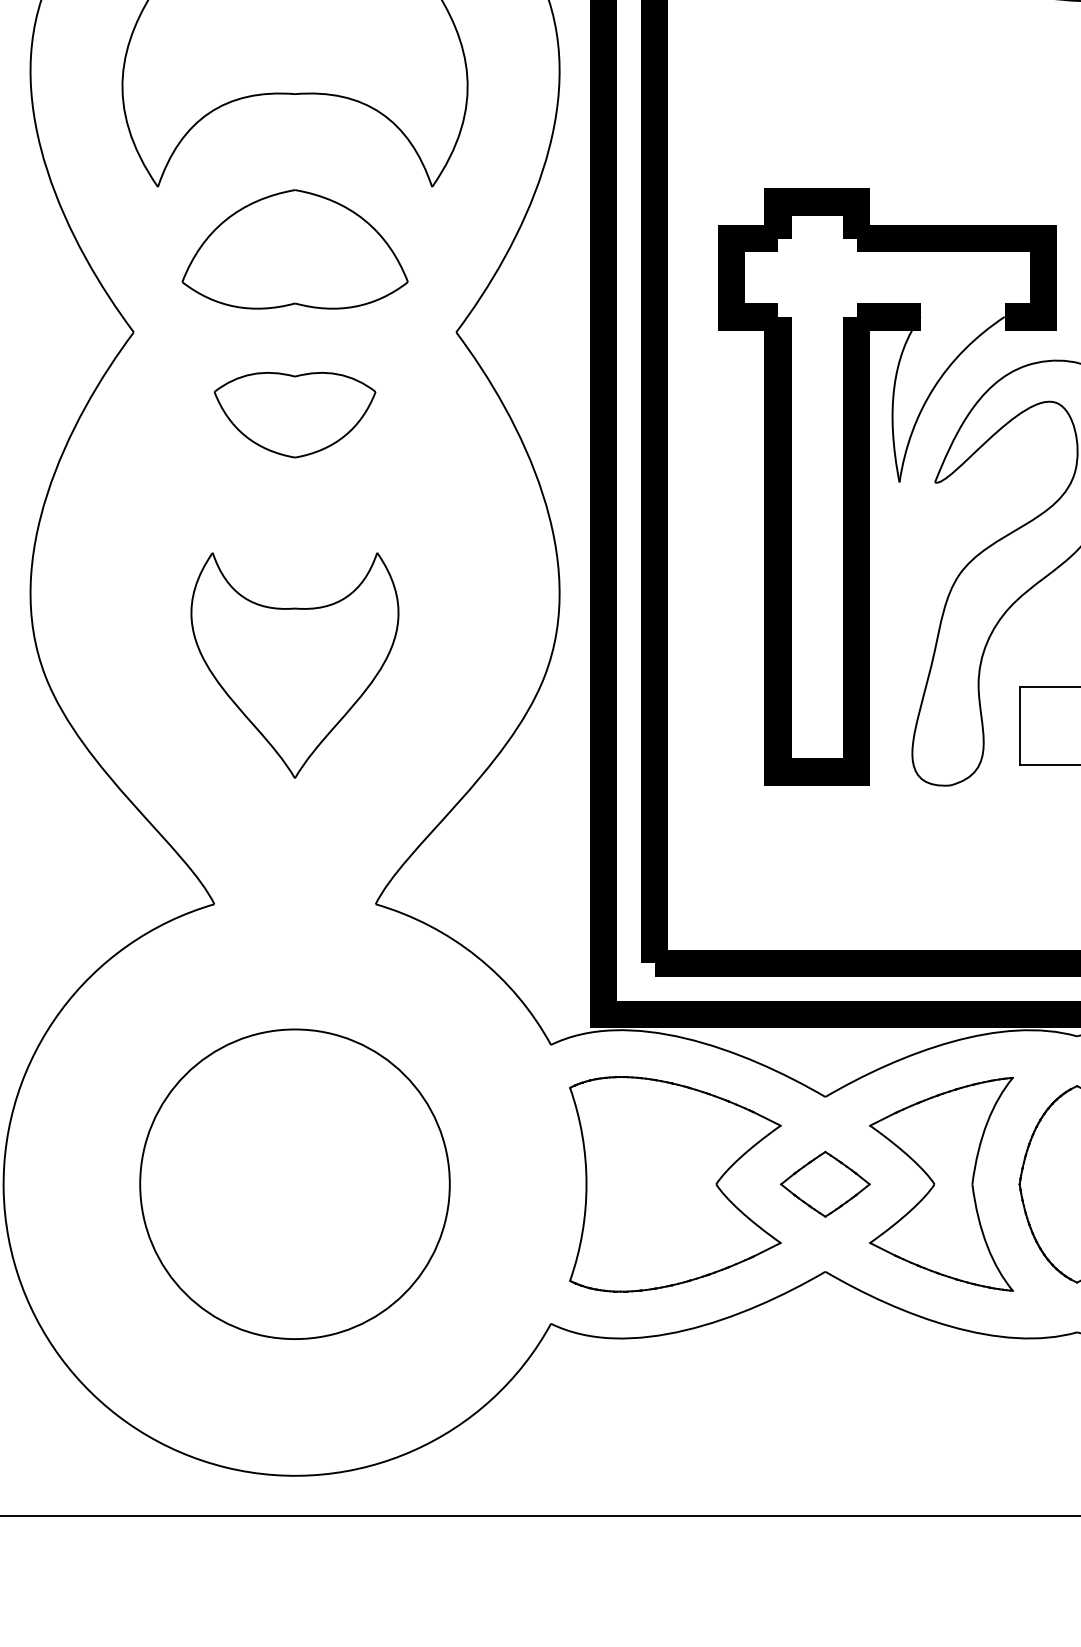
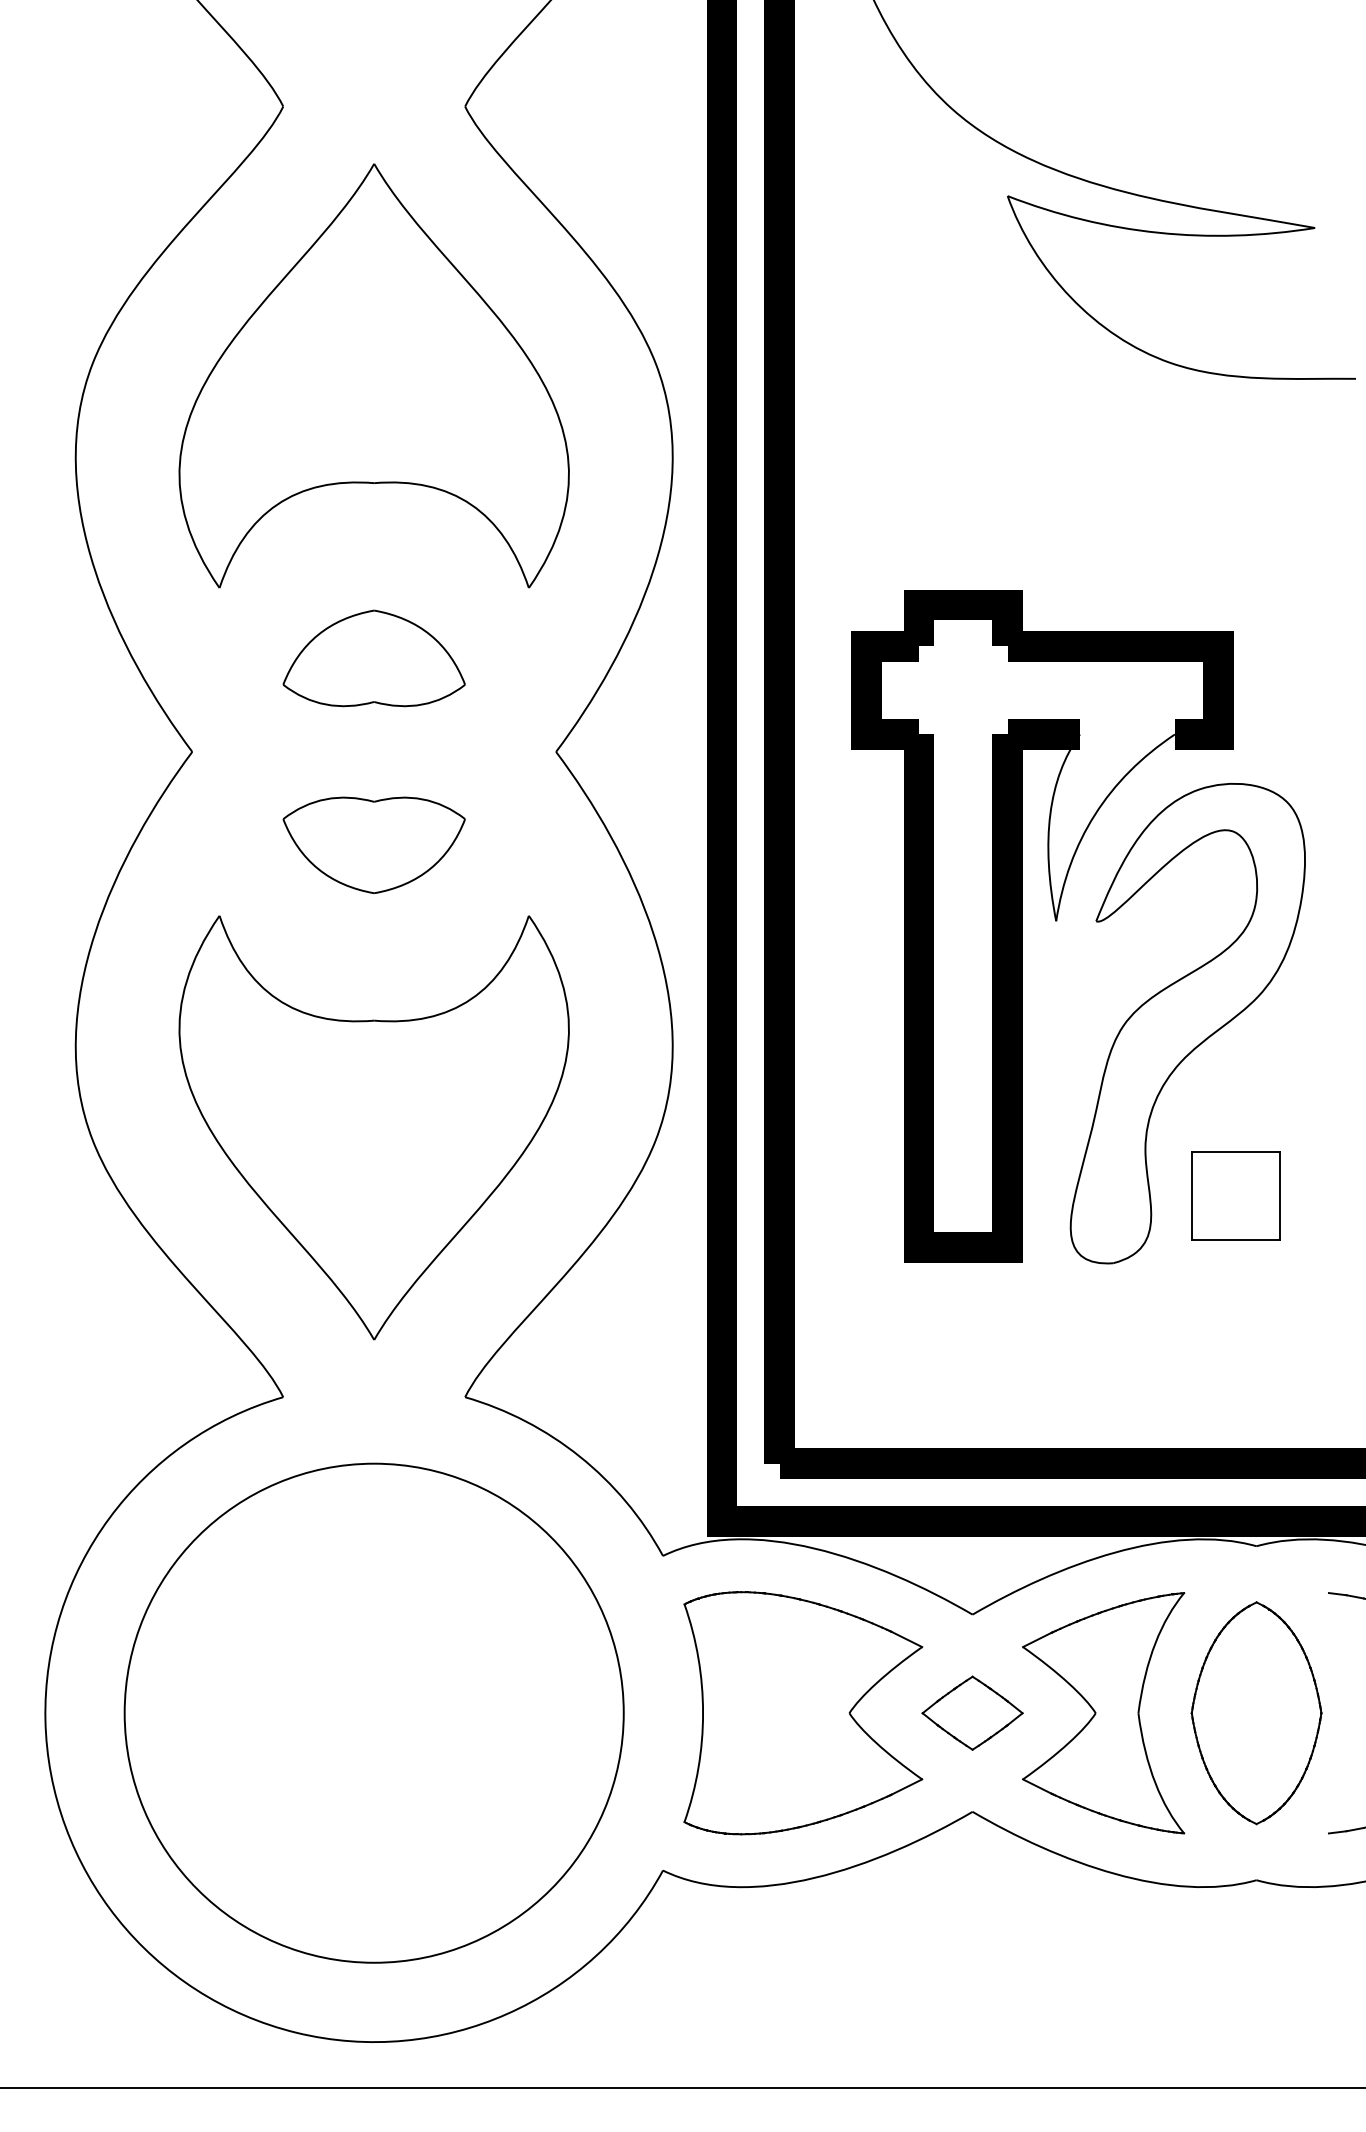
part: (294, 249) -> (373, 658), size x0.71
part: (294, 665) -> (373, 1127), size x1.67
circle: (294, 1183) -> (373, 1712), size x1.43

